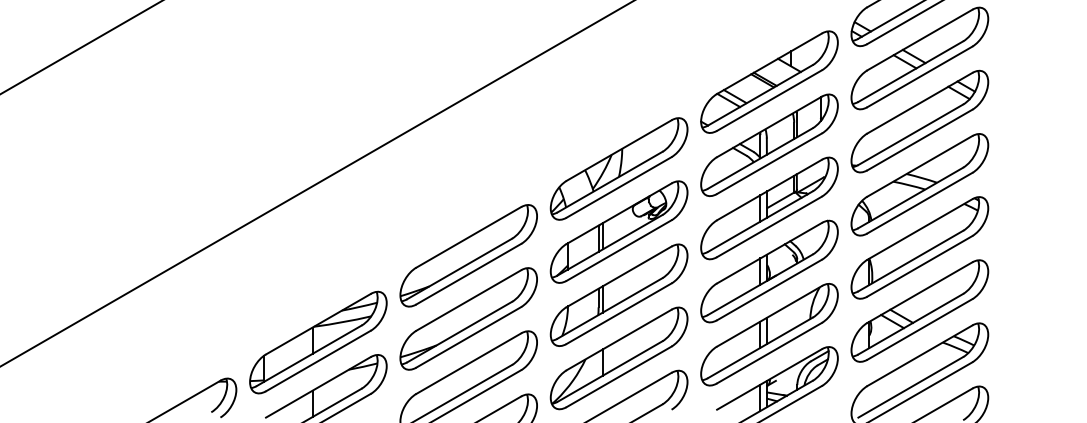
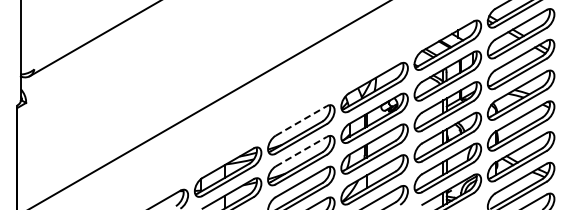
line: (469, 236) -> (301, 120), solid -> dashed
line: (469, 300) -> (301, 151), solid -> dashed

